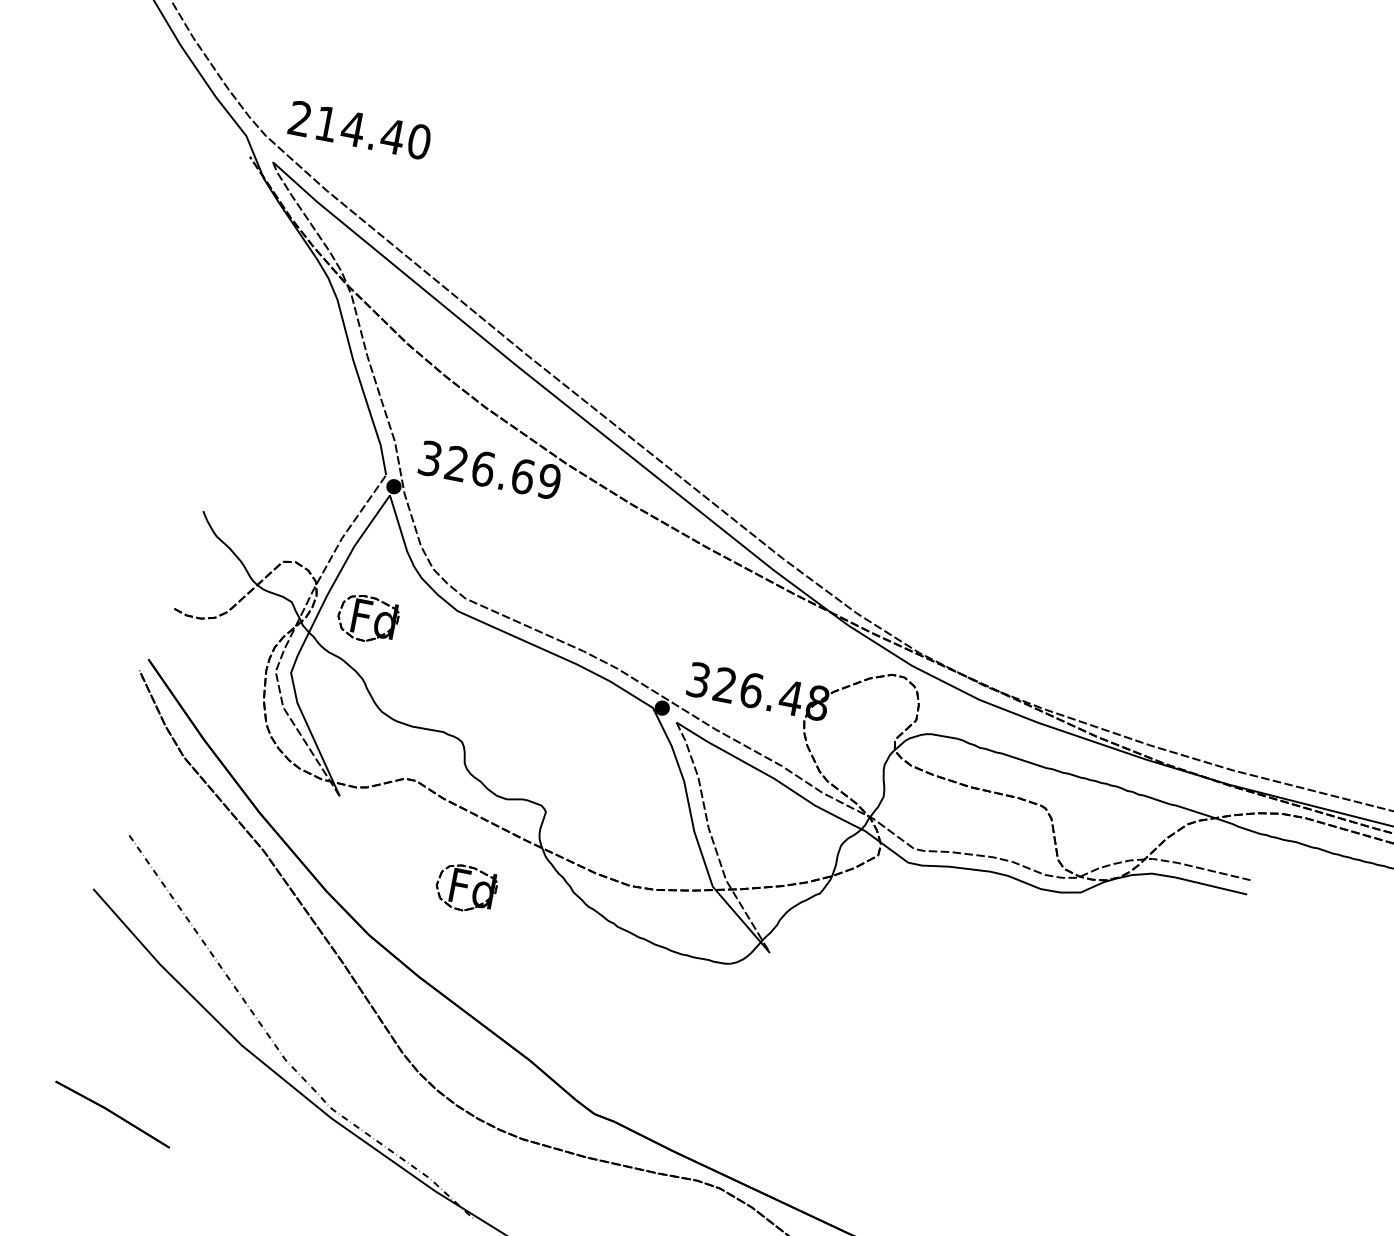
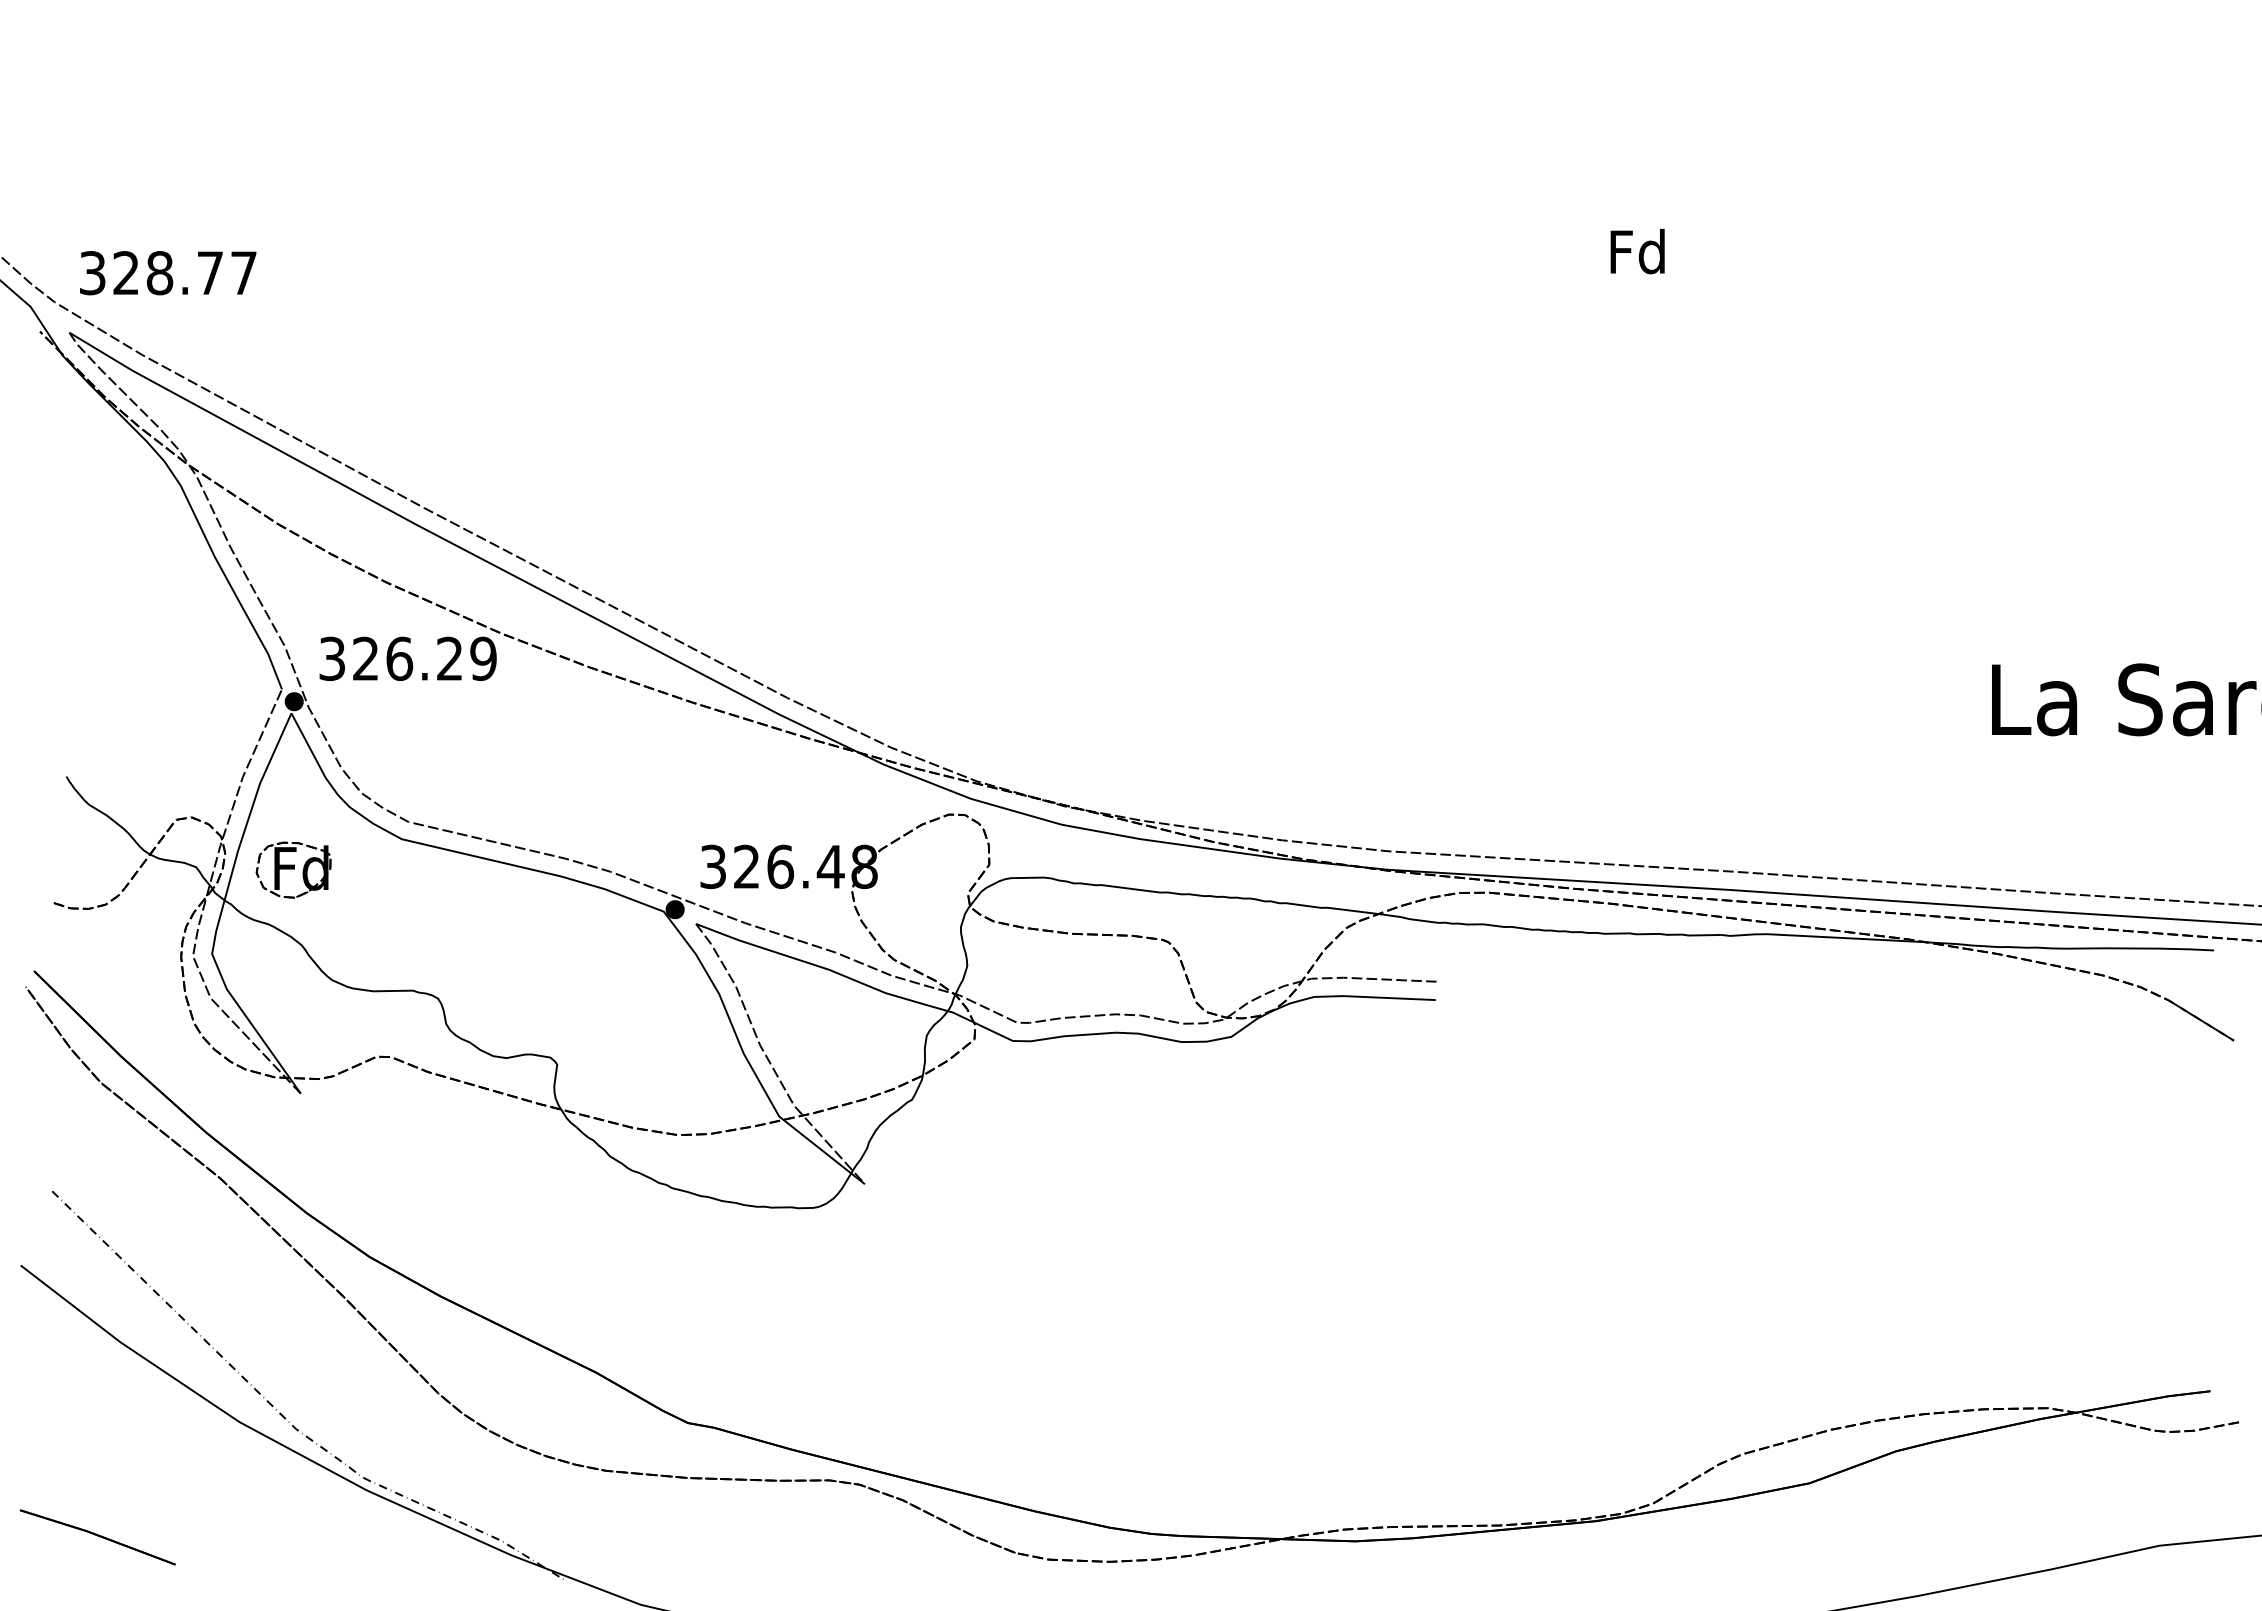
text: (359, 130) -> (168, 273), 214.40 -> 328.77
text: (523, 476) -> (450, 658), 326.69 -> 326.29
part: (466, 888) -> (477, 1176), removed

